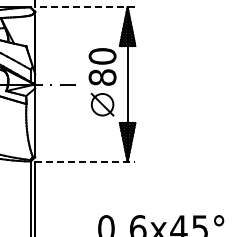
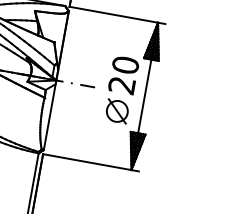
line: (84, 7) -> (116, 15), dashed -> solid
text: (102, 77) -> (121, 85), 80 -> 20
line: (85, 161) -> (91, 162), dashed -> solid

